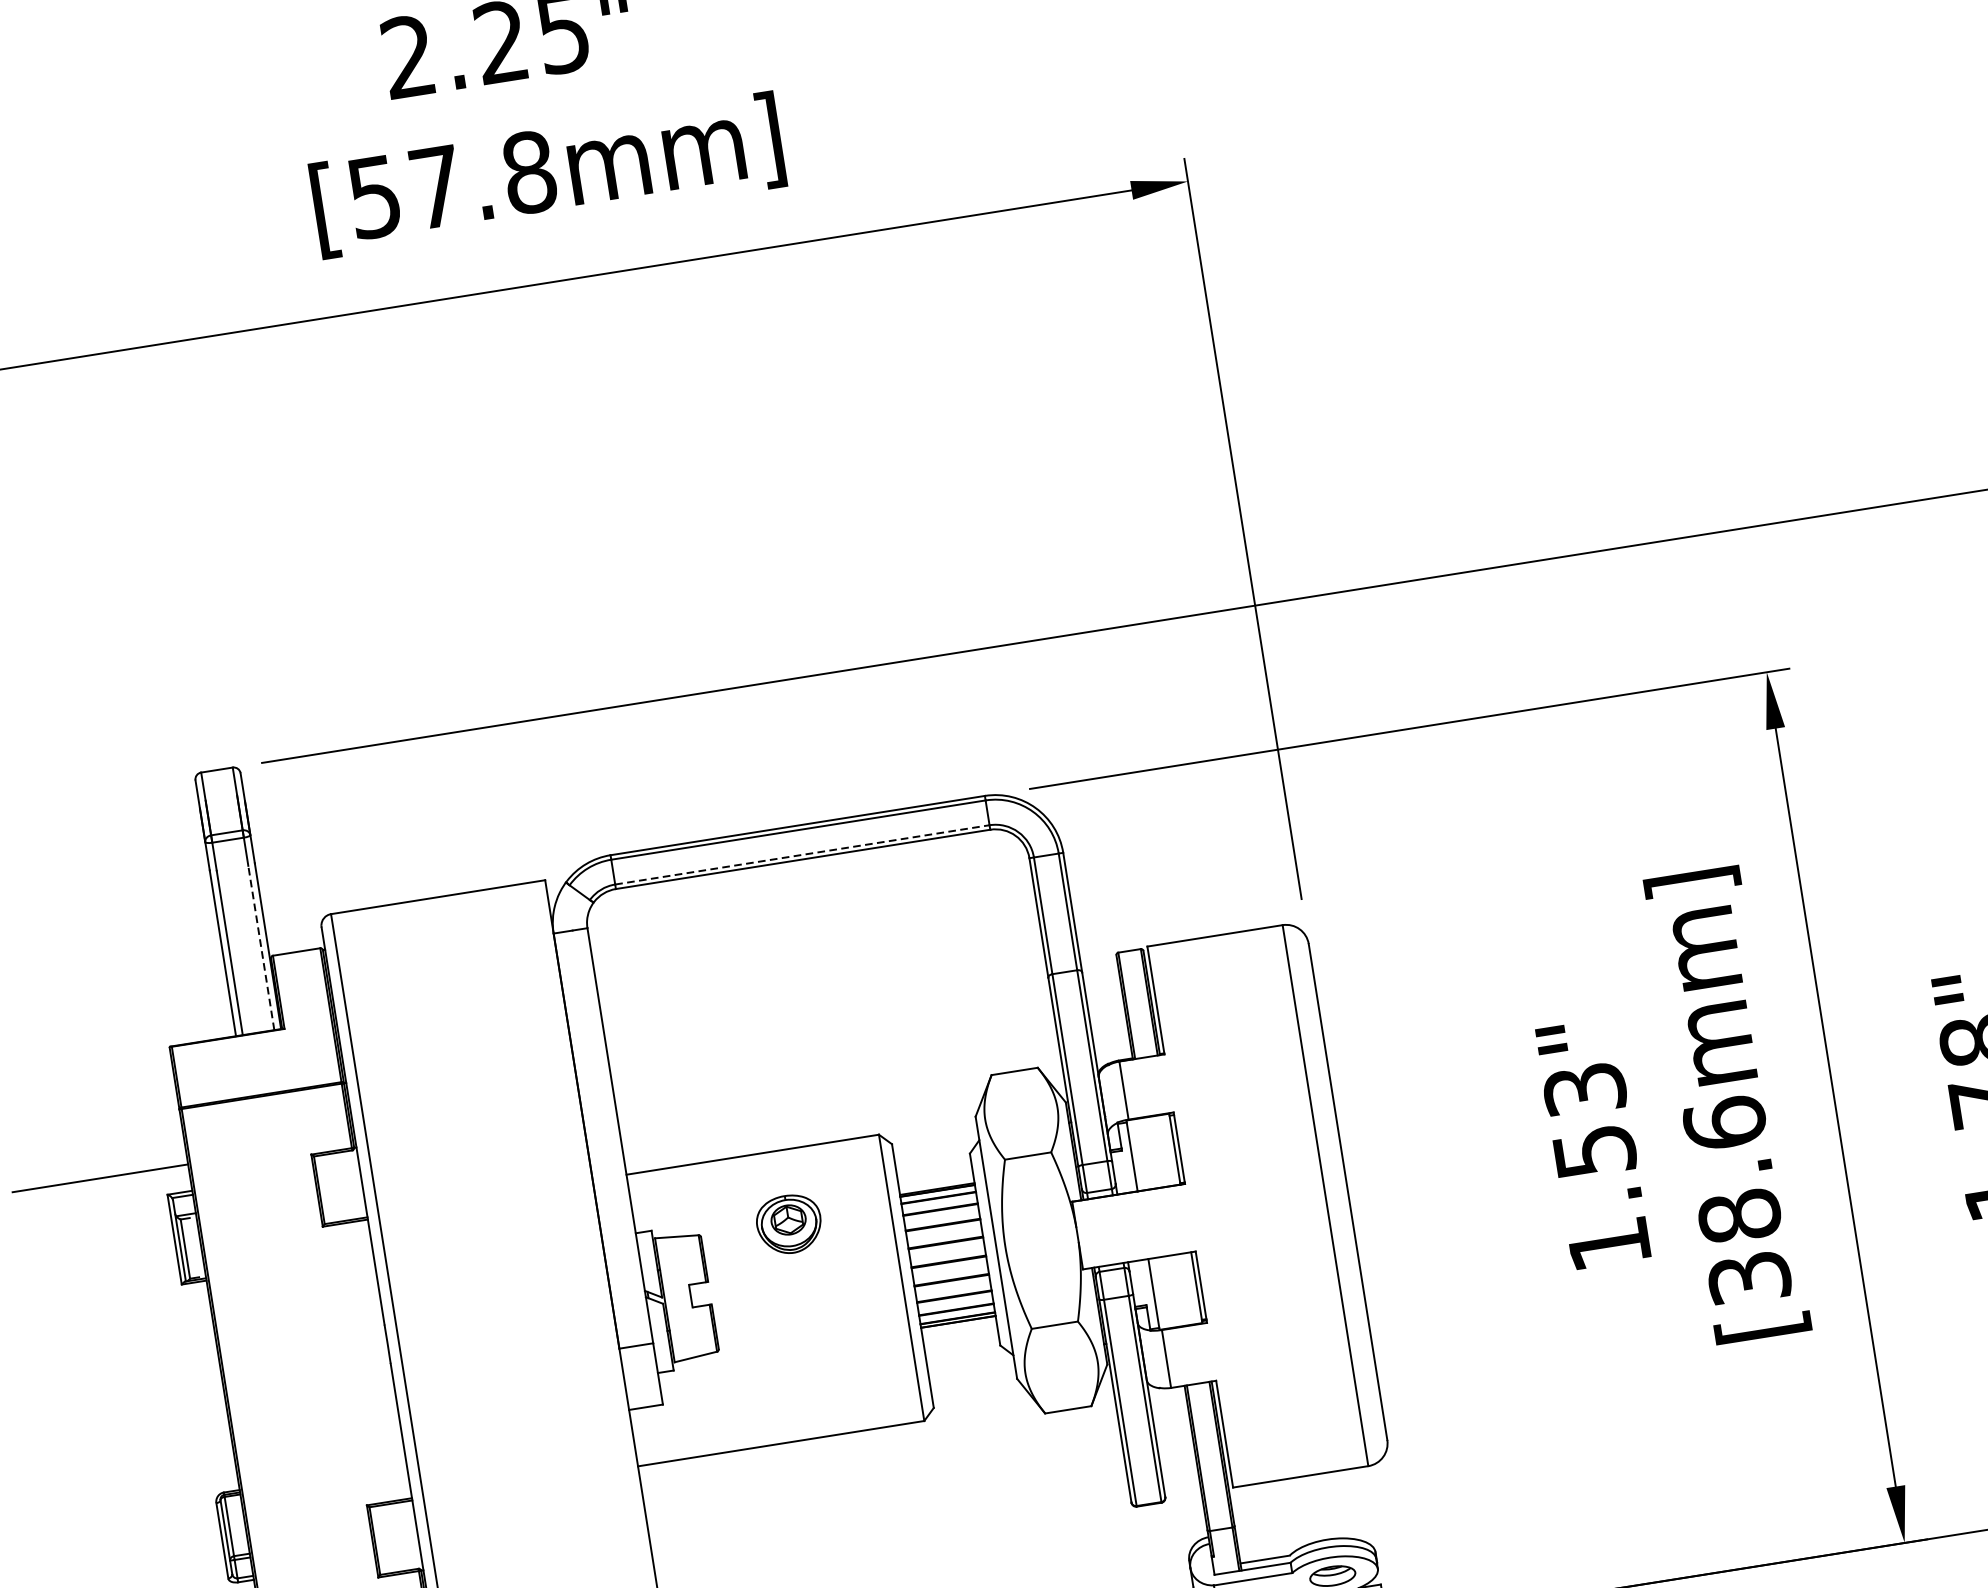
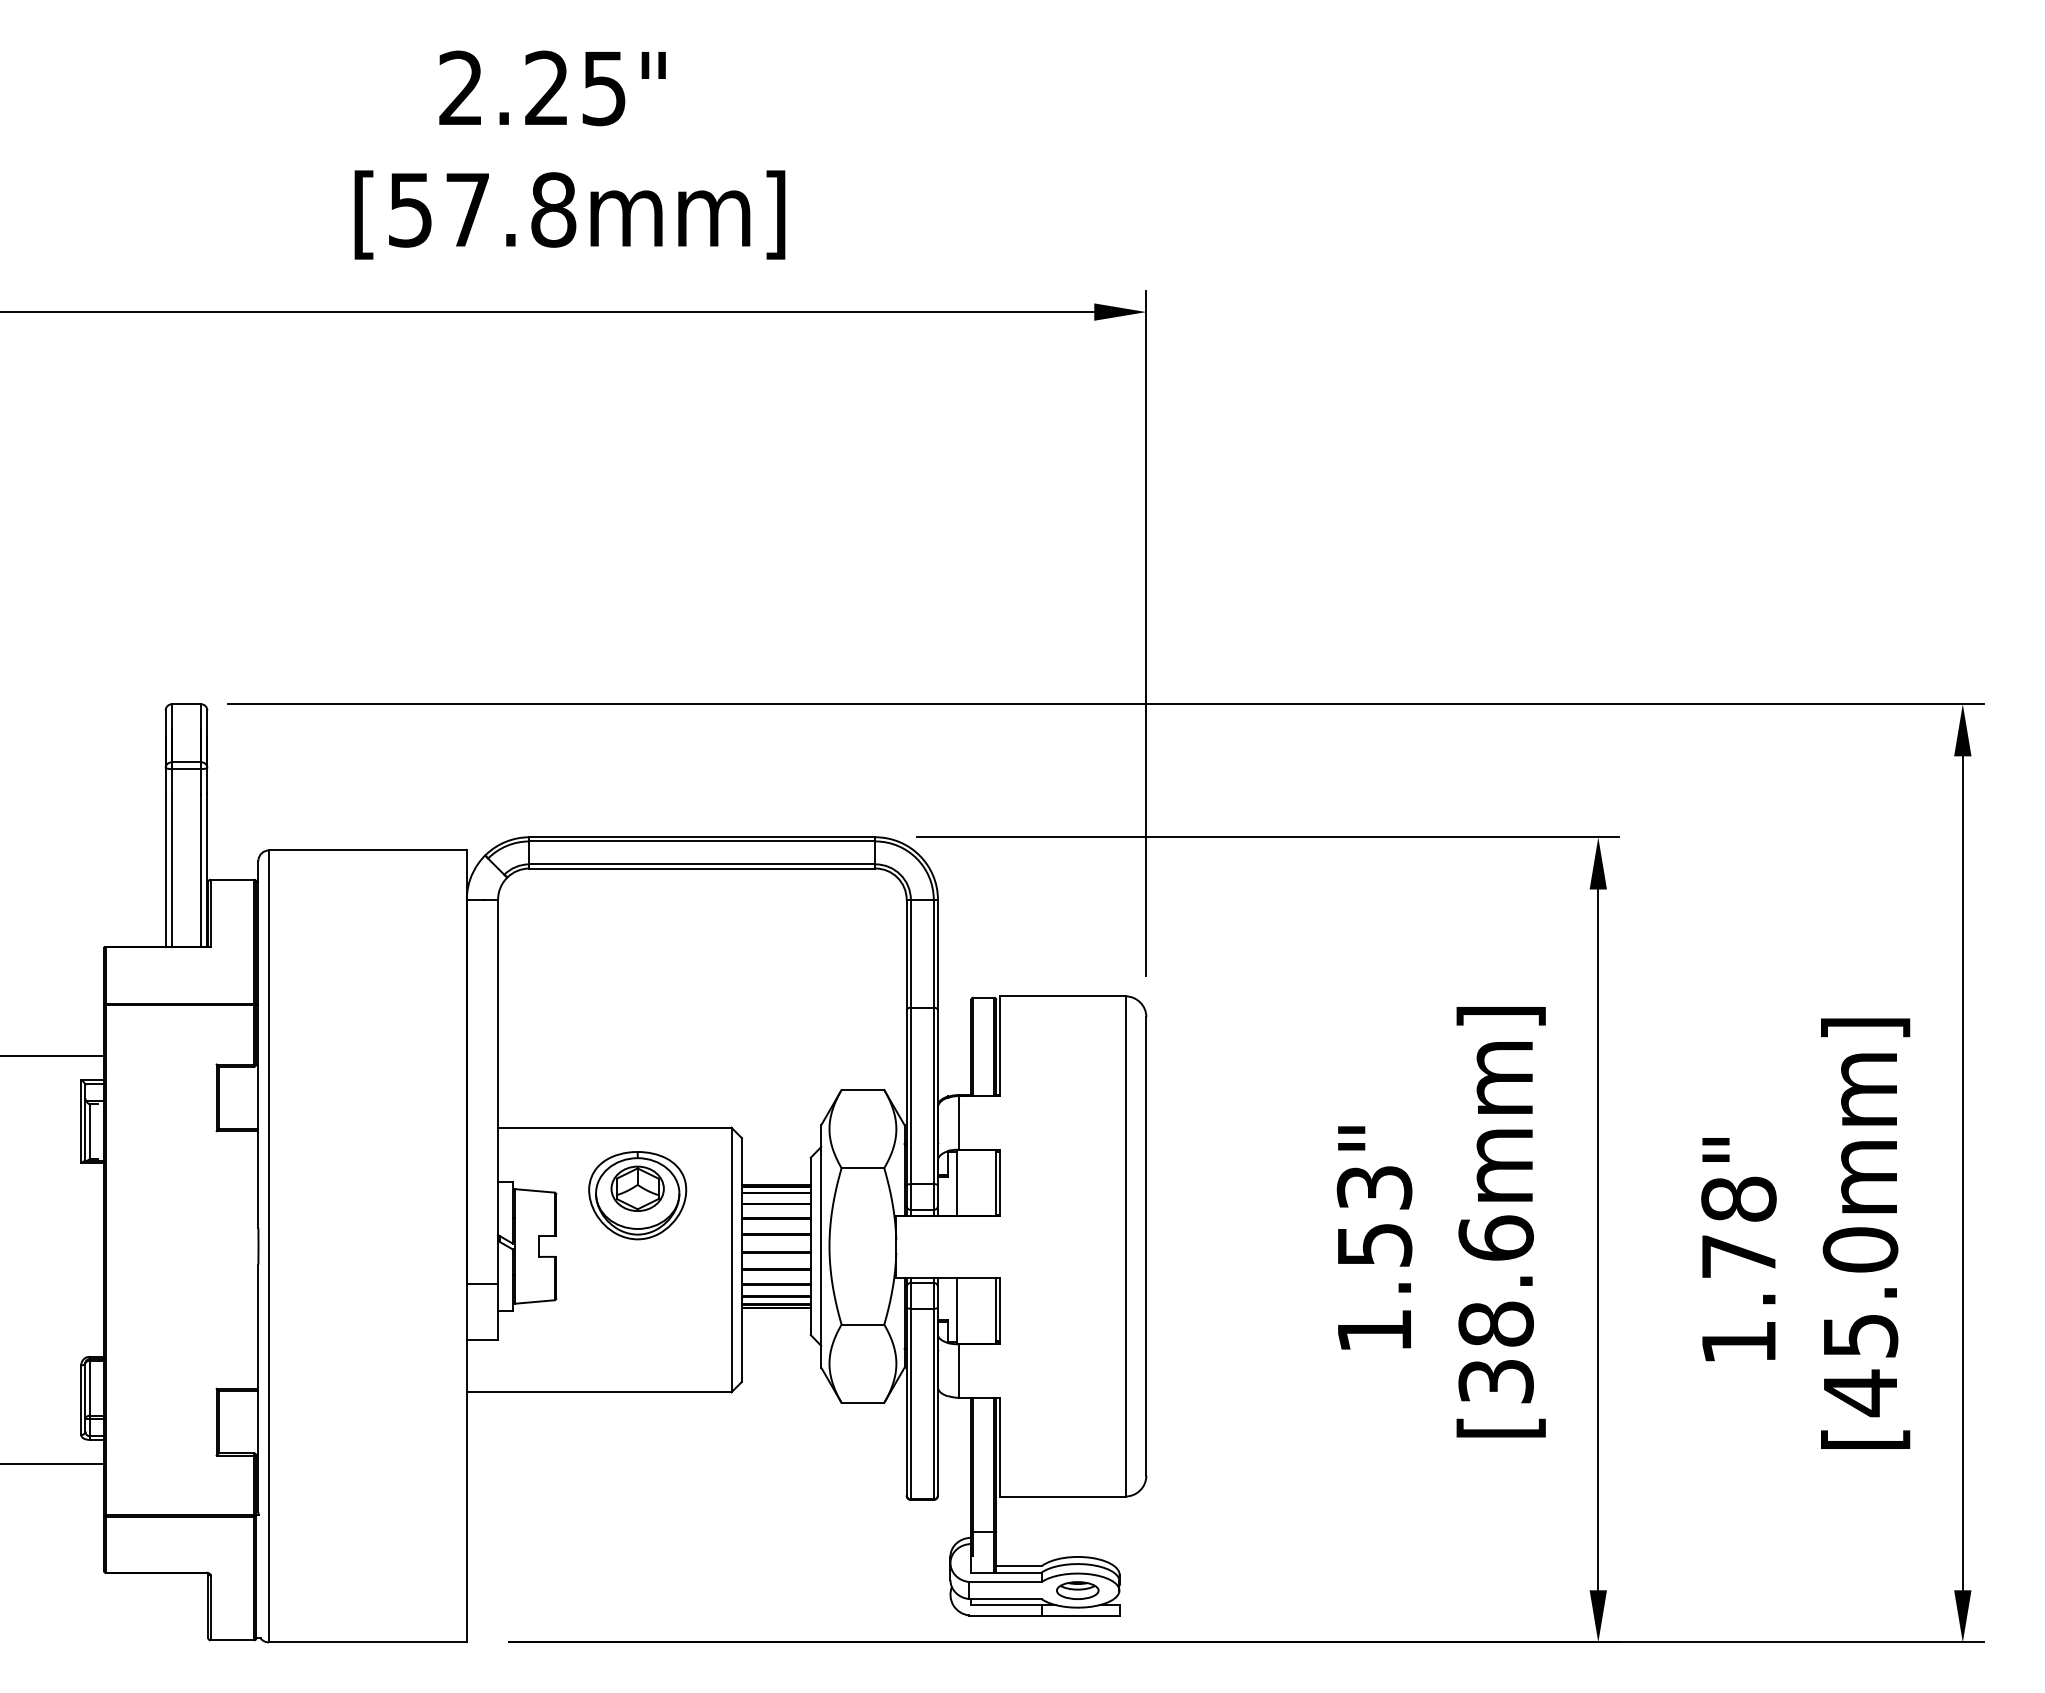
line: (802, 855) -> (702, 864), dashed -> solid
line: (261, 948) -> (201, 871), dashed -> solid
part: (788, 1224) -> (637, 1195), size x1.67

